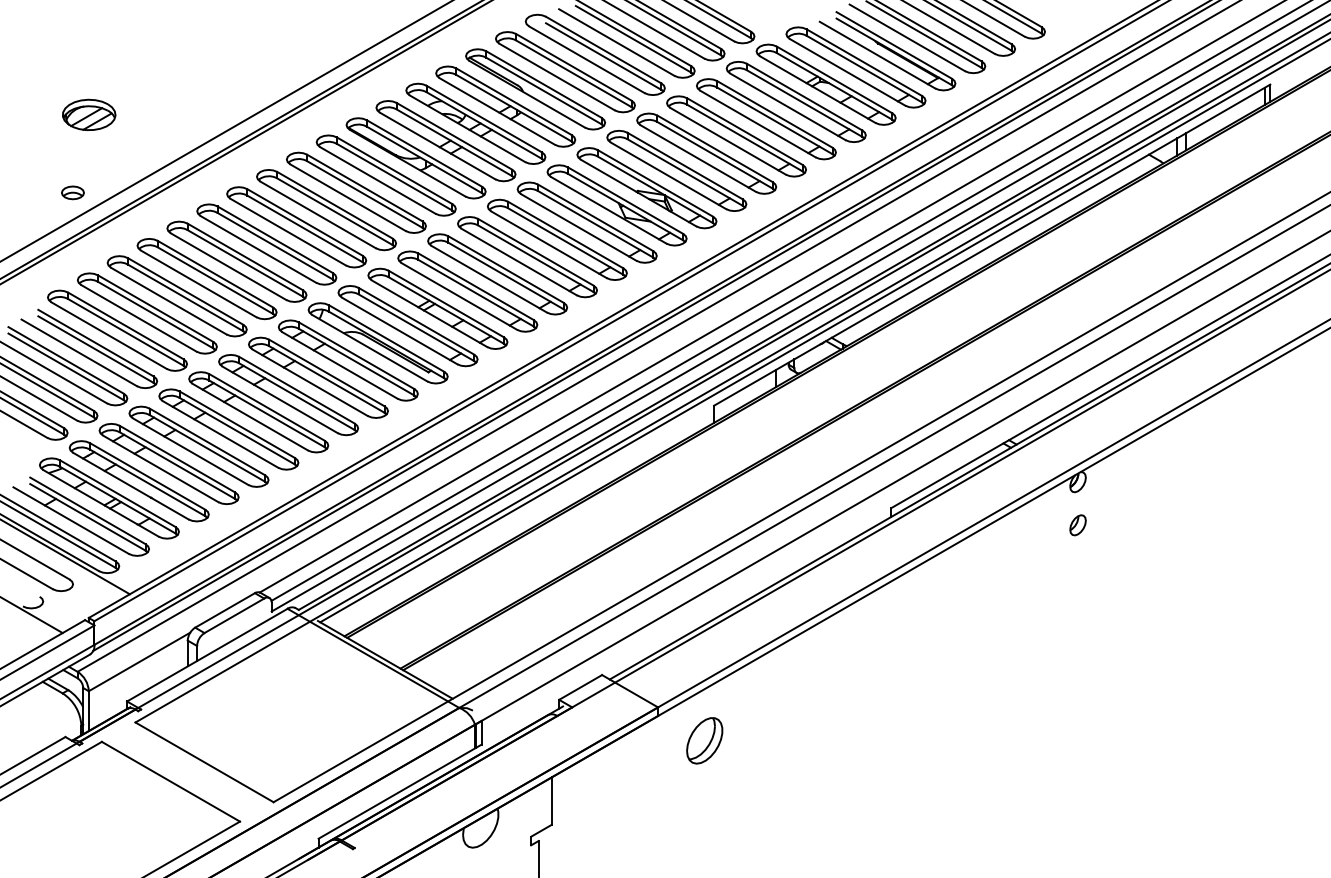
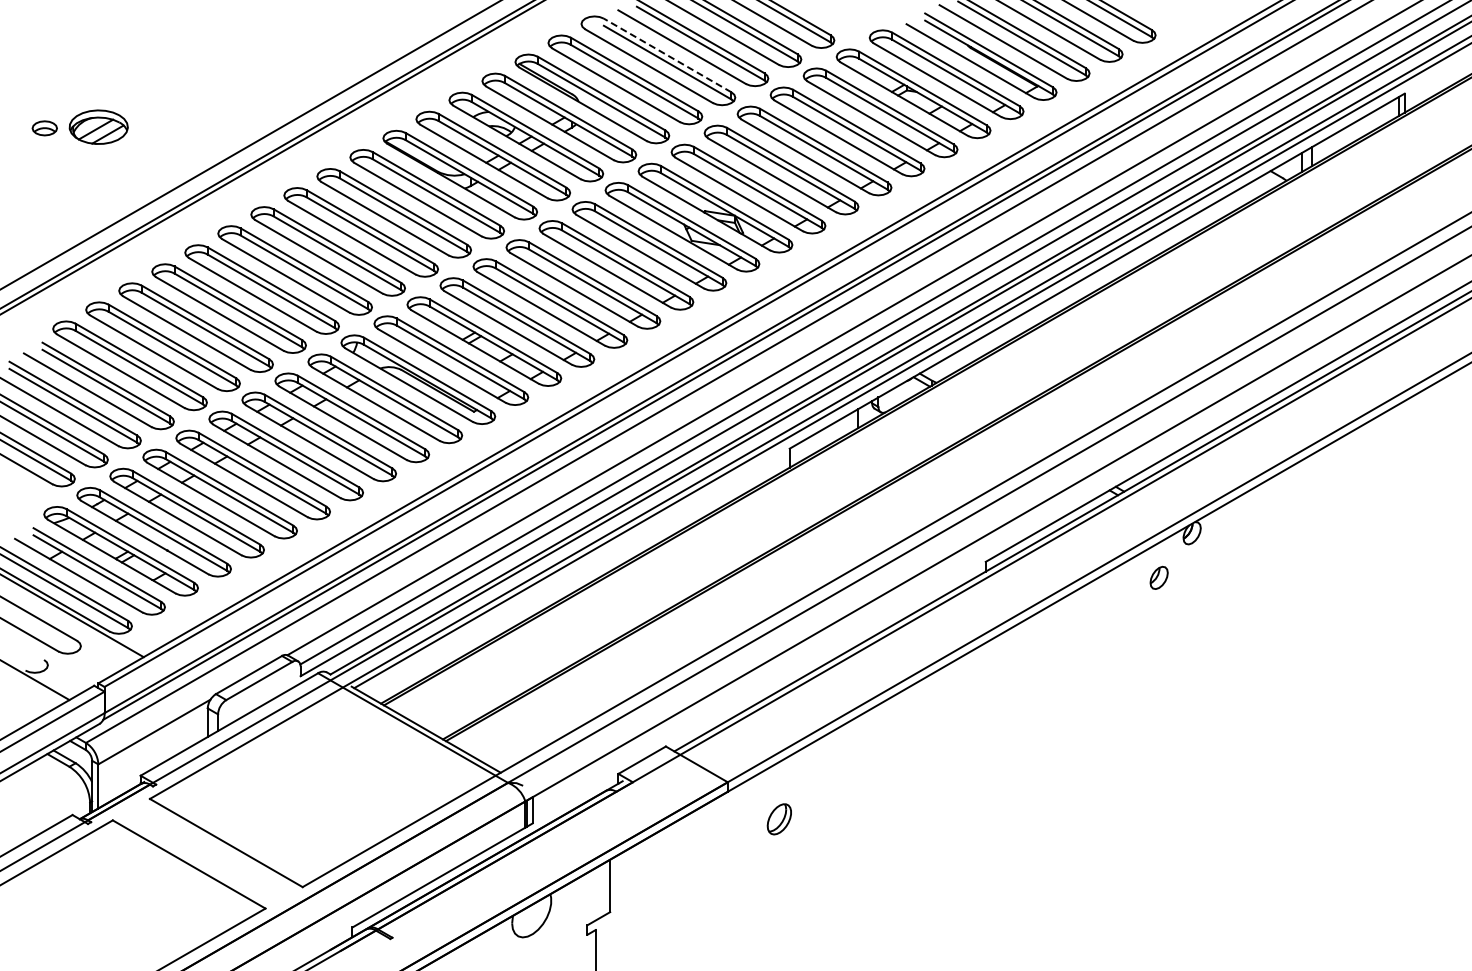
line: (603, 50) -> (667, 55), solid -> dashed
part: (72, 193) -> (44, 128), moved
part: (1077, 524) -> (1158, 577), moved
part: (704, 741) -> (779, 819), size x0.6

